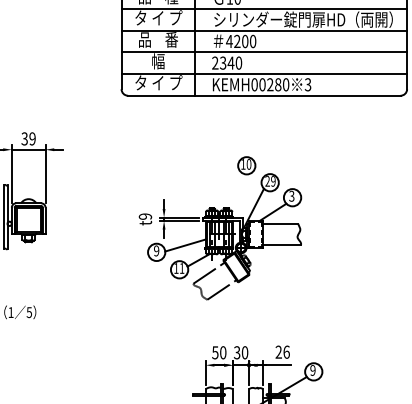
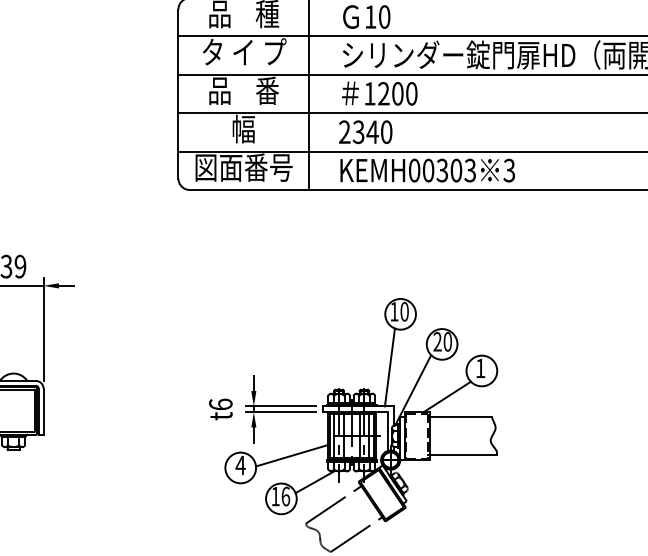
text: (229, 41) -> (369, 93), 4200 -> 1200
text: (158, 83) -> (243, 168), タ イ プ -> 図面番号
text: (278, 84) -> (456, 170), KEMH00280 -> KEMH00303
text: (273, 181) -> (448, 342), 29 -> 20
line: (240, 195) -> (389, 367), added
text: (291, 195) -> (479, 367), 3 -> 1
text: (145, 216) -> (220, 404), t9 -> t6
text: (156, 250) -> (240, 464), 9 -> 4
text: (181, 268) -> (284, 496), 11 -> 16

